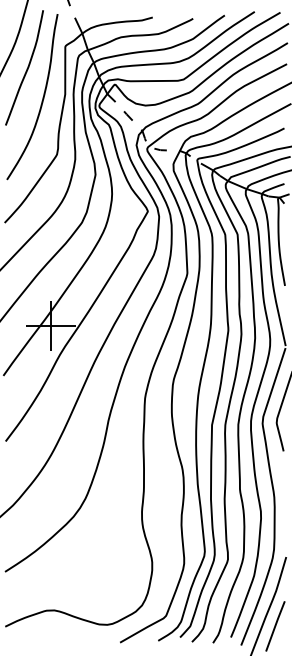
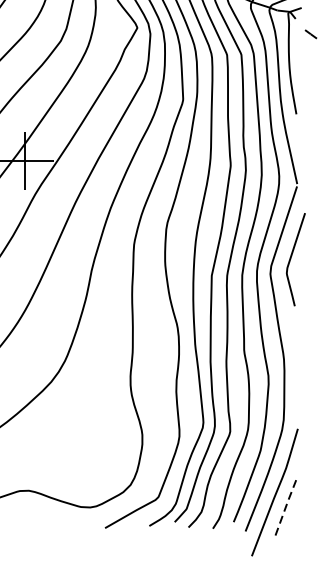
line: (275, 626) -> (285, 509), solid -> dashed

